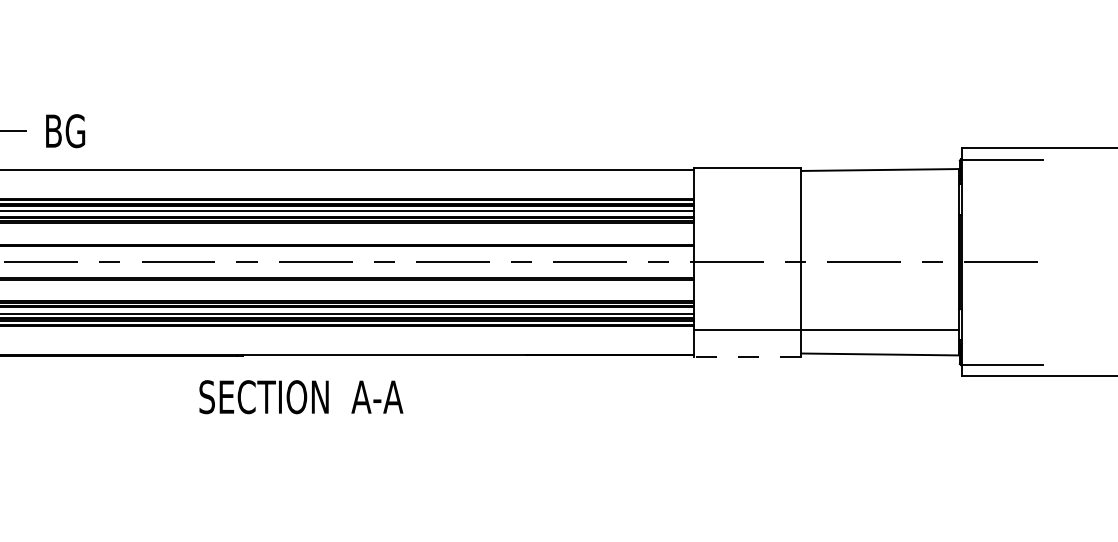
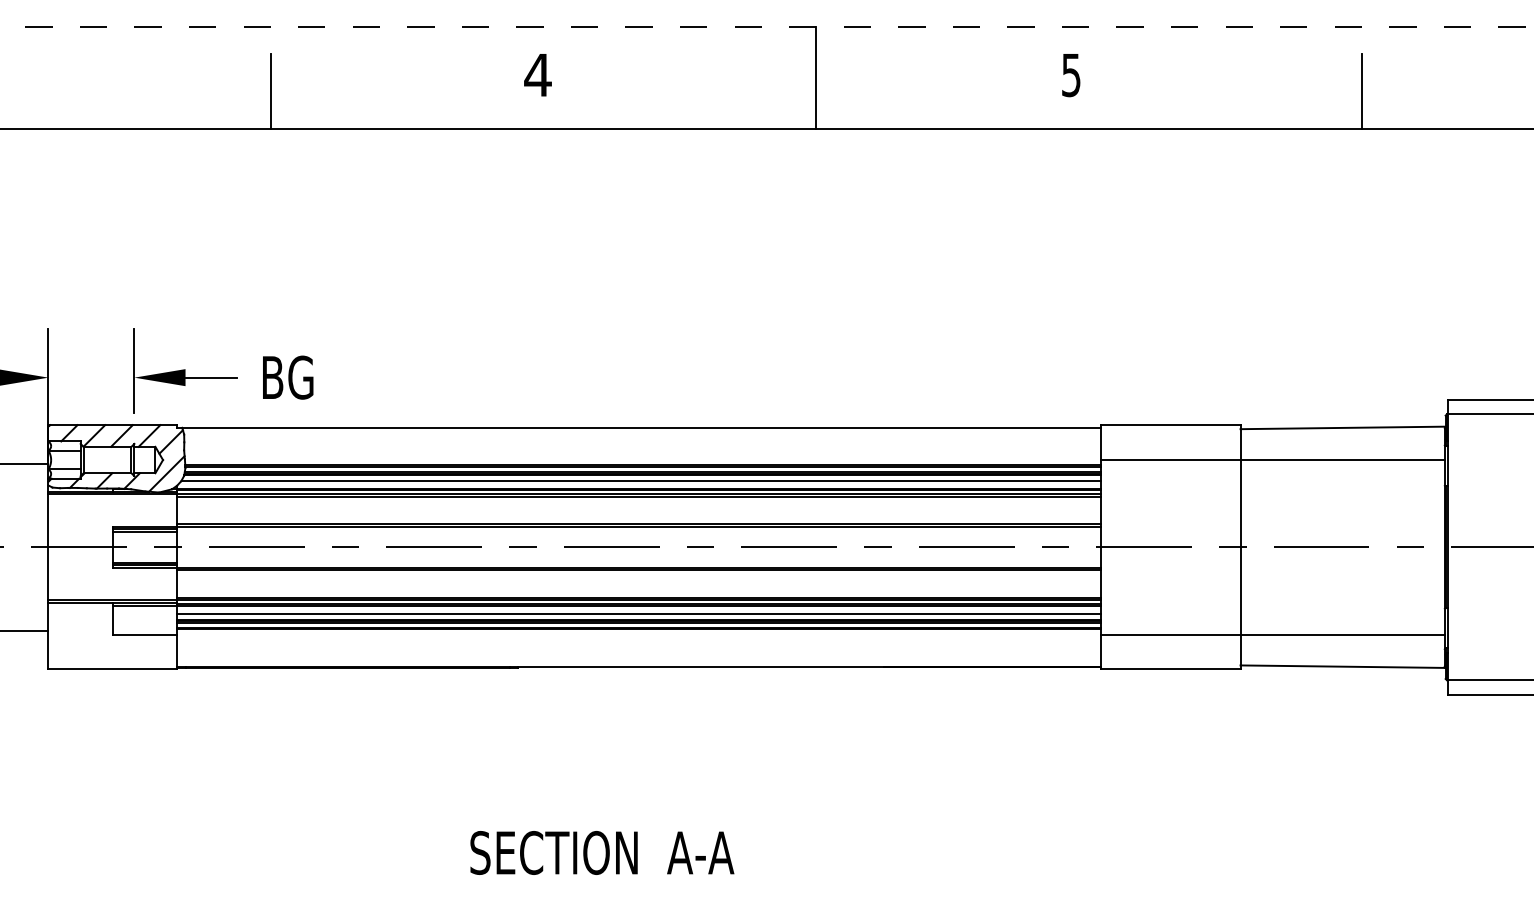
line: (826, 195) -> (1272, 460), added
line: (747, 356) -> (1170, 669), dashed -> solid
text: (301, 396) -> (602, 852), moved

